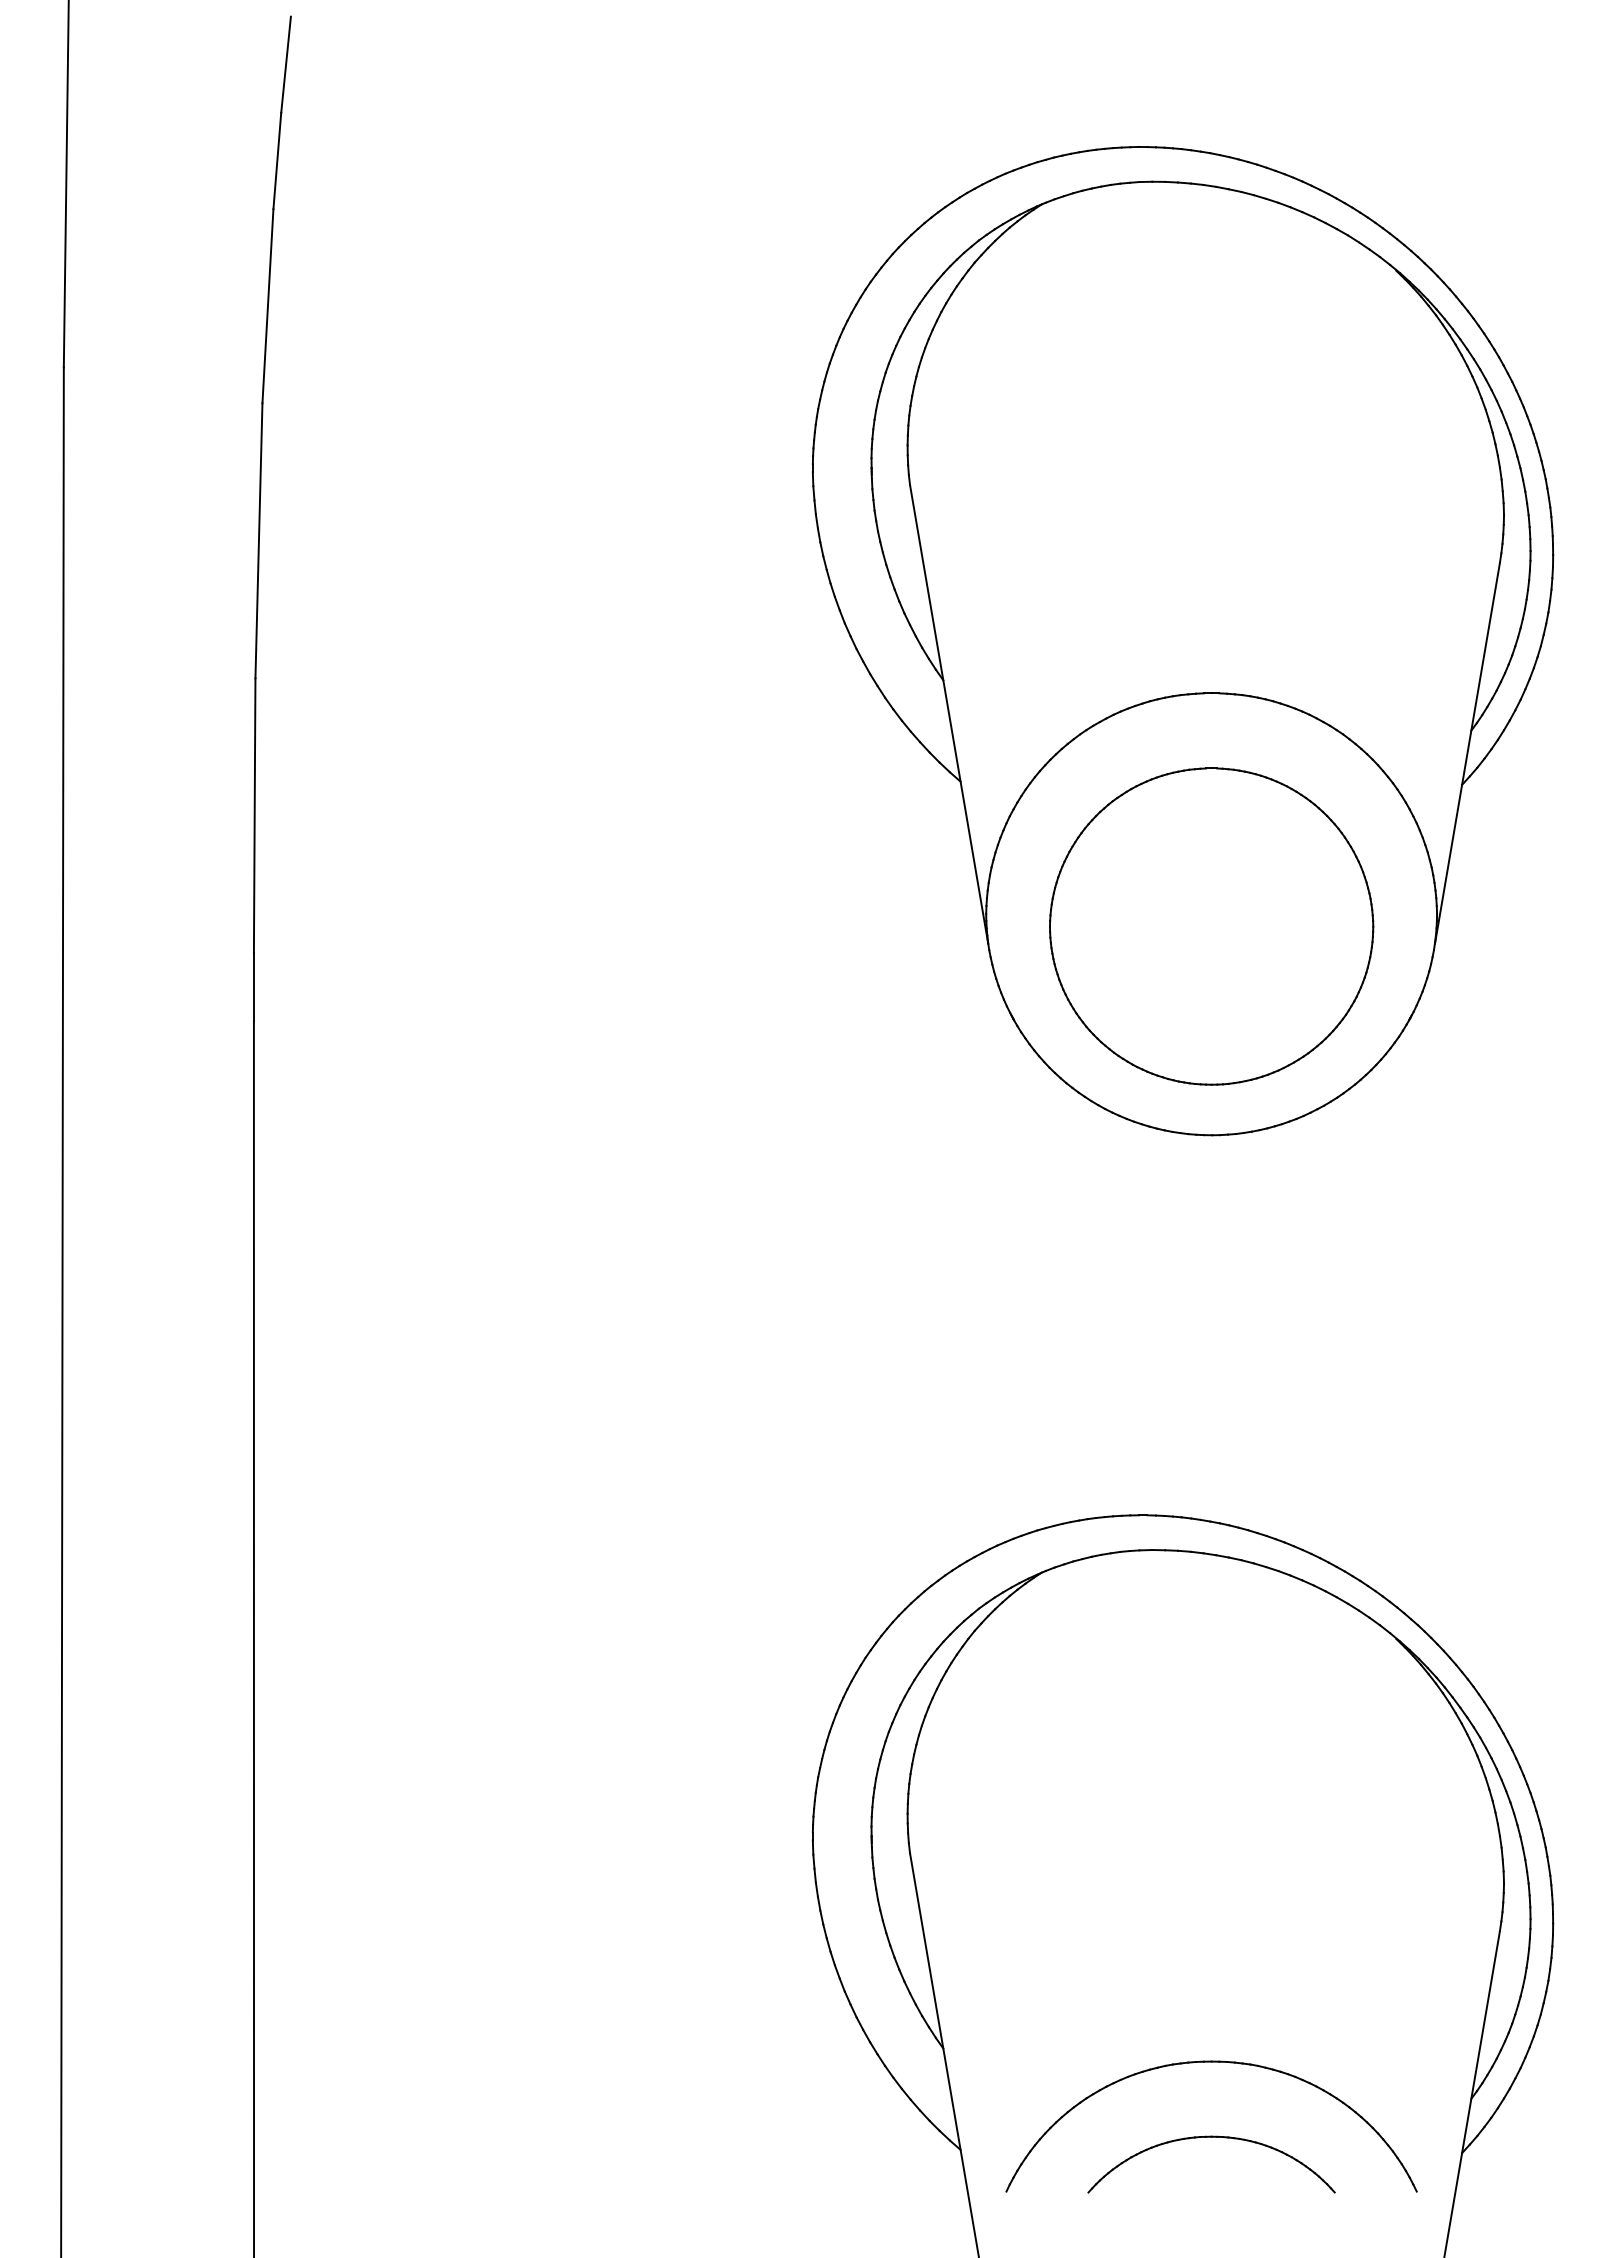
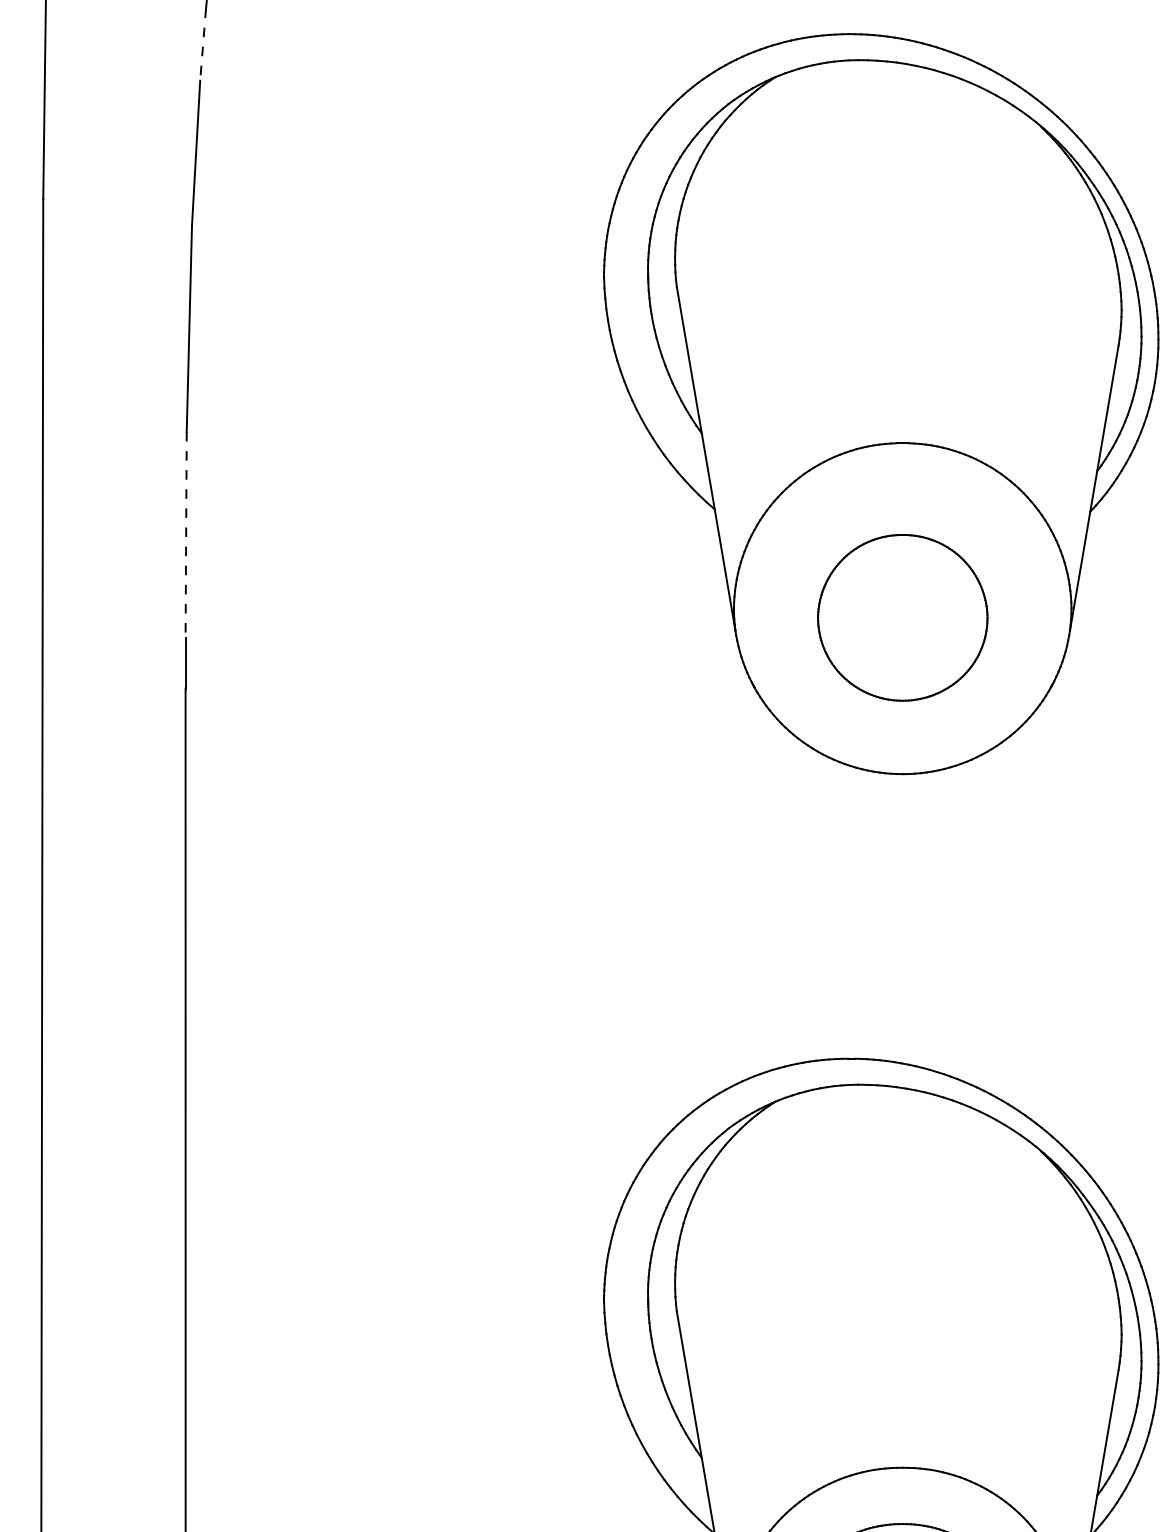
line: (277, 161) -> (203, 44), solid -> dashed
line: (254, 815) -> (186, 534), solid -> dashed
part: (1211, 926) -> (902, 617), size x0.7

